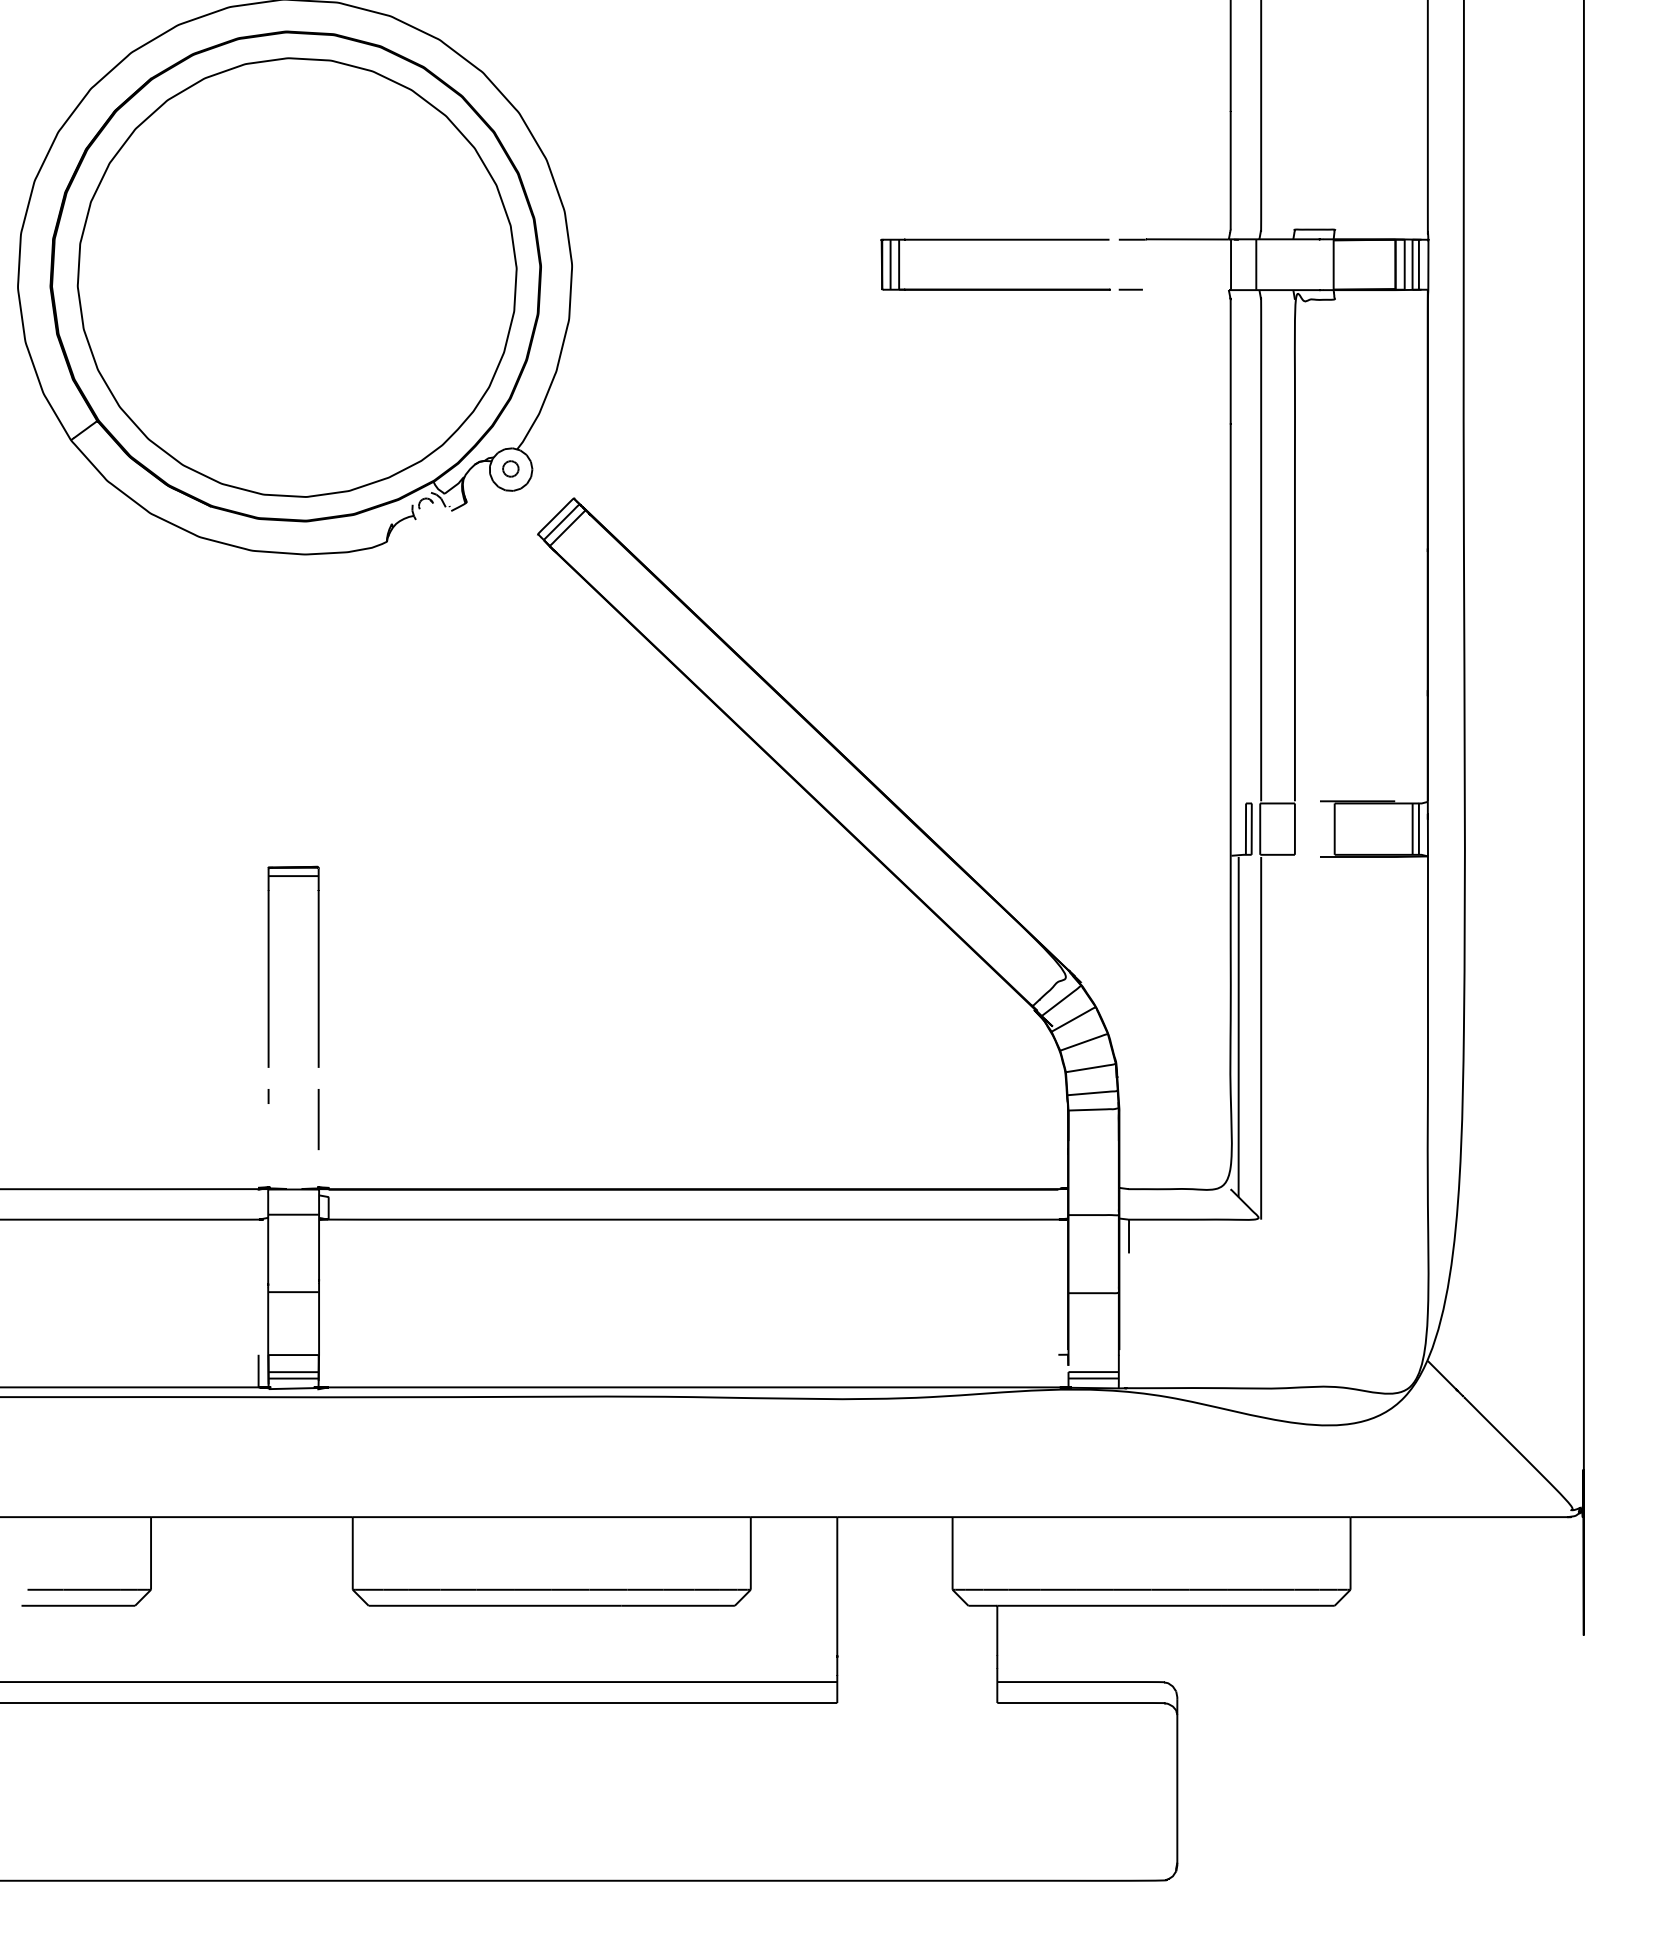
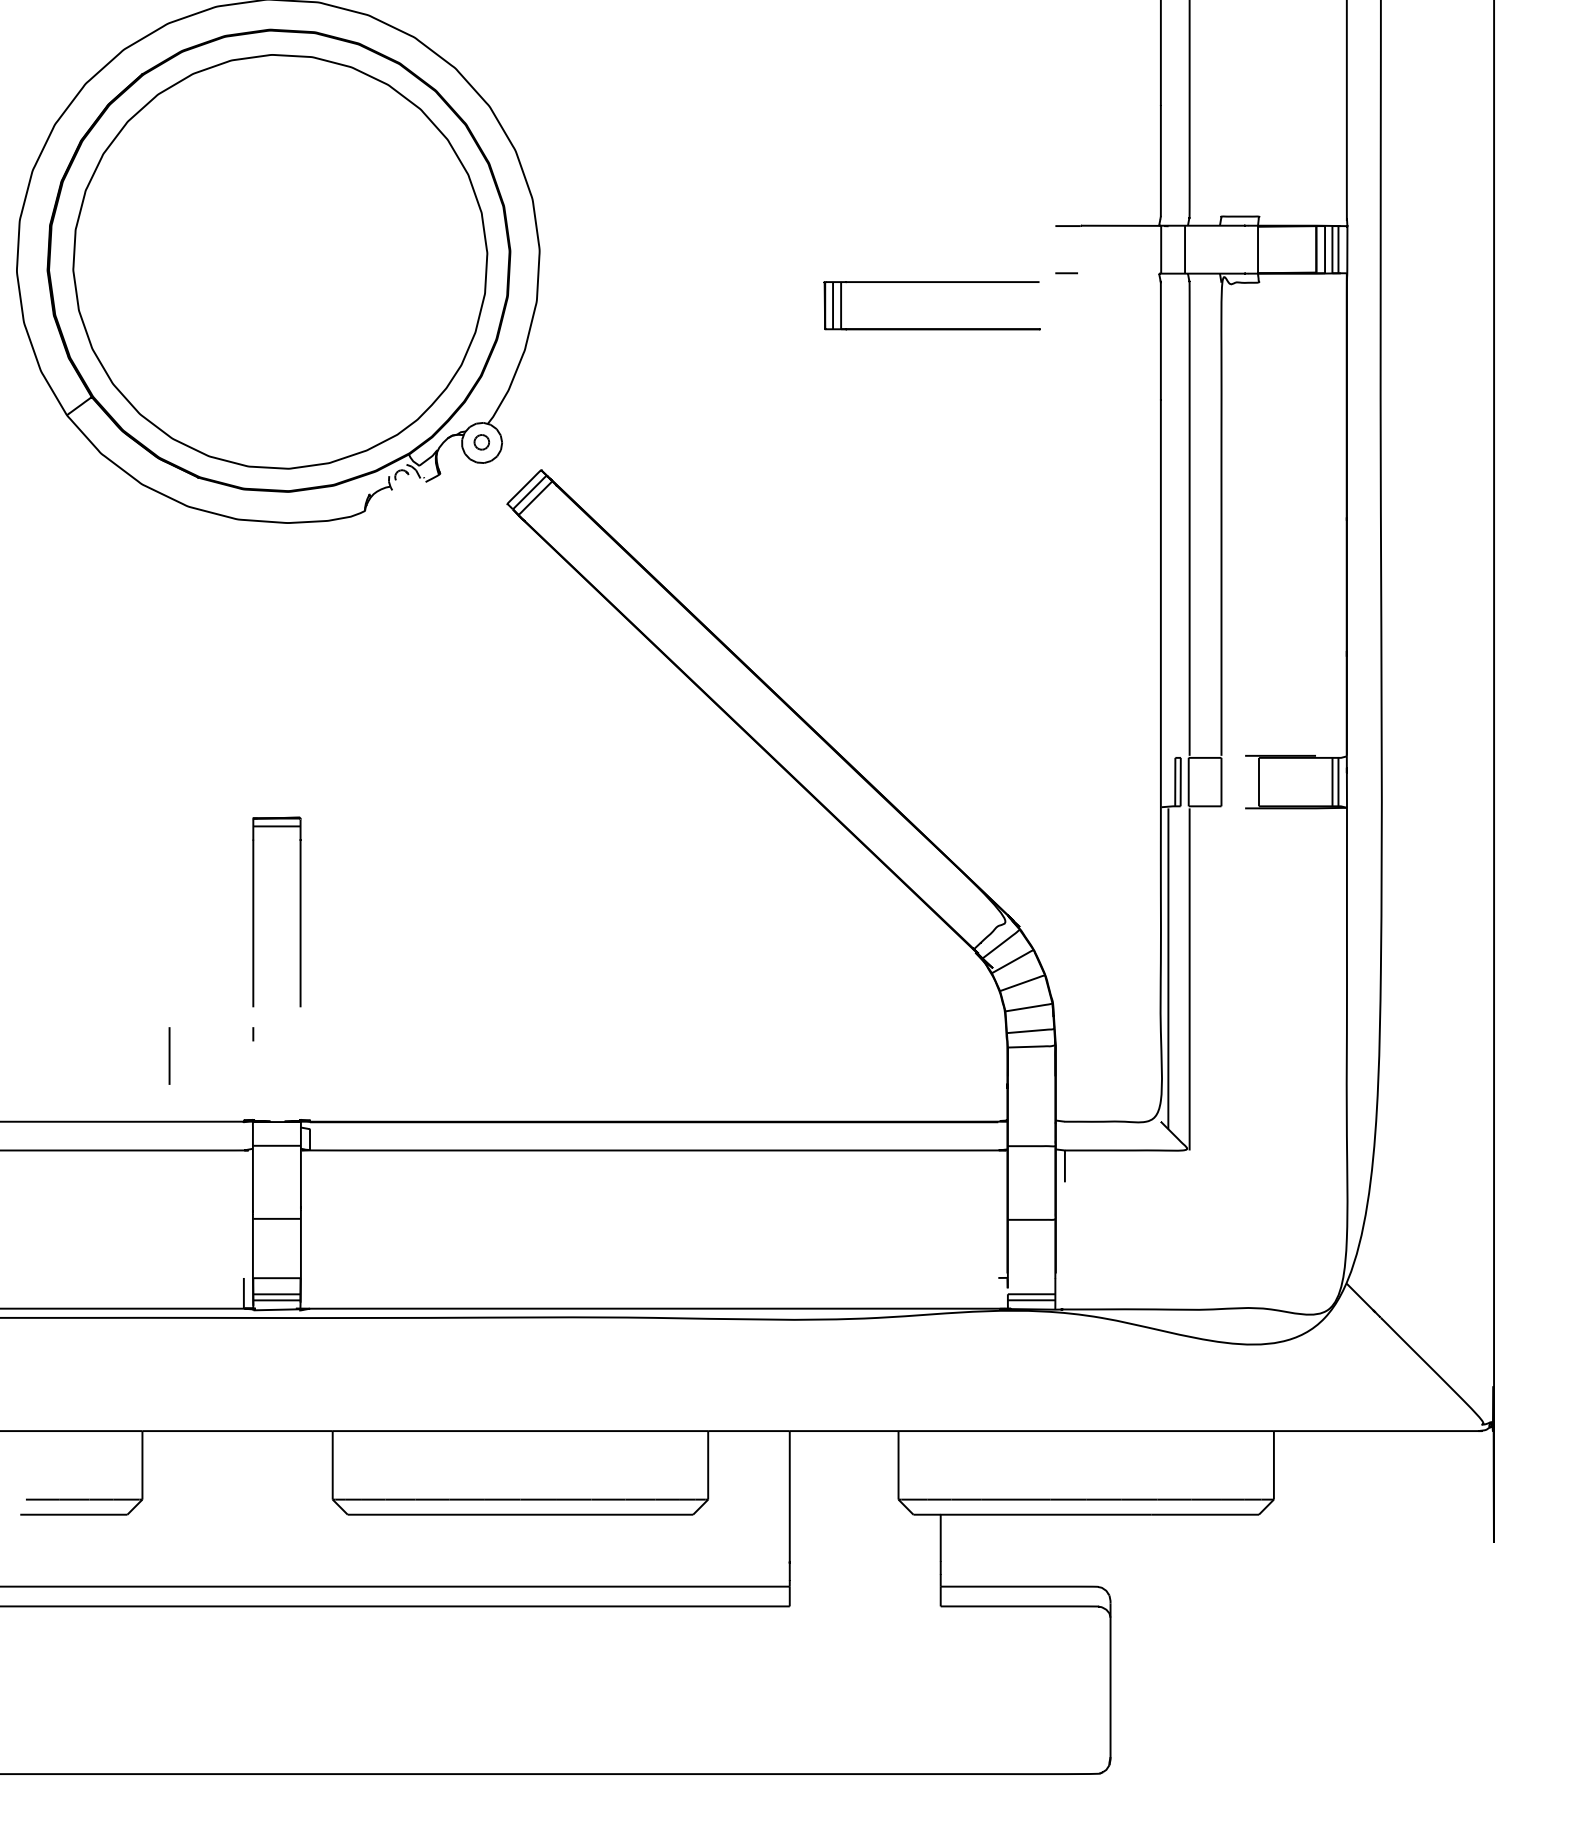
part: (994, 240) -> (931, 282), moved
line: (318, 1118) -> (169, 1055), moved

